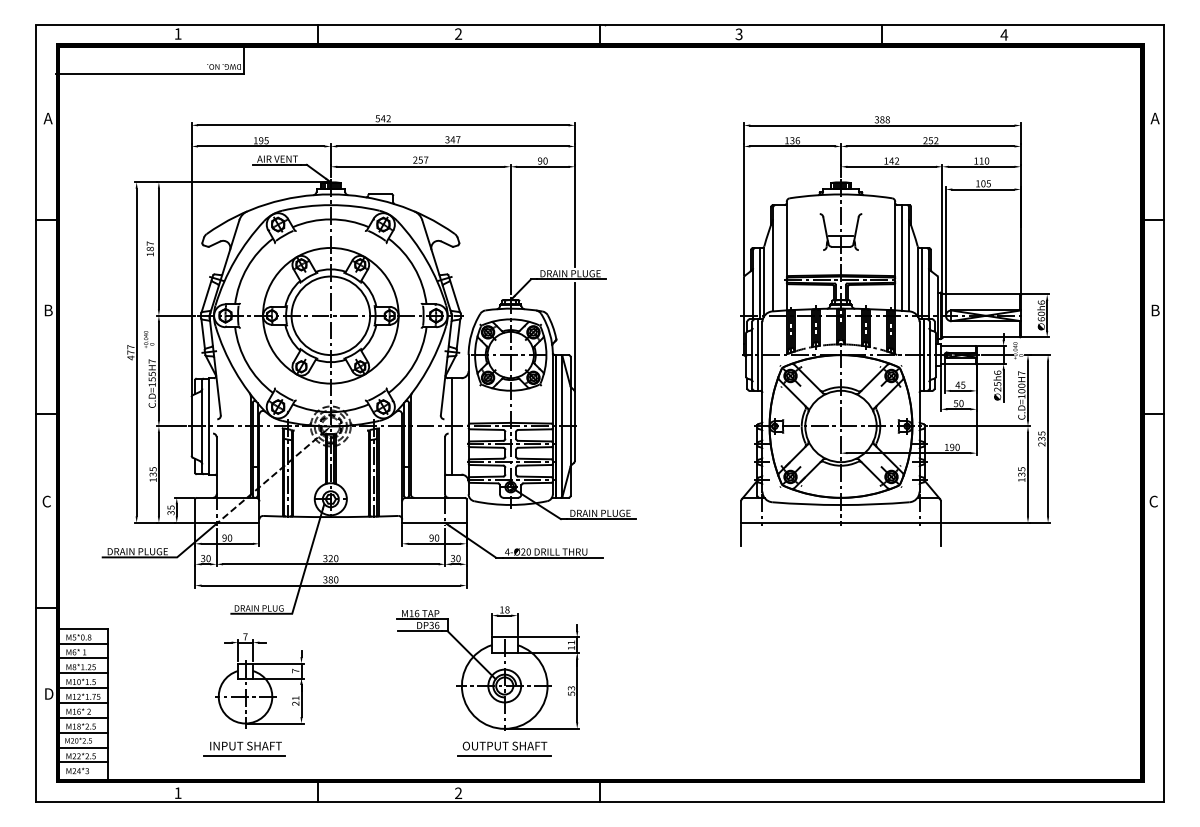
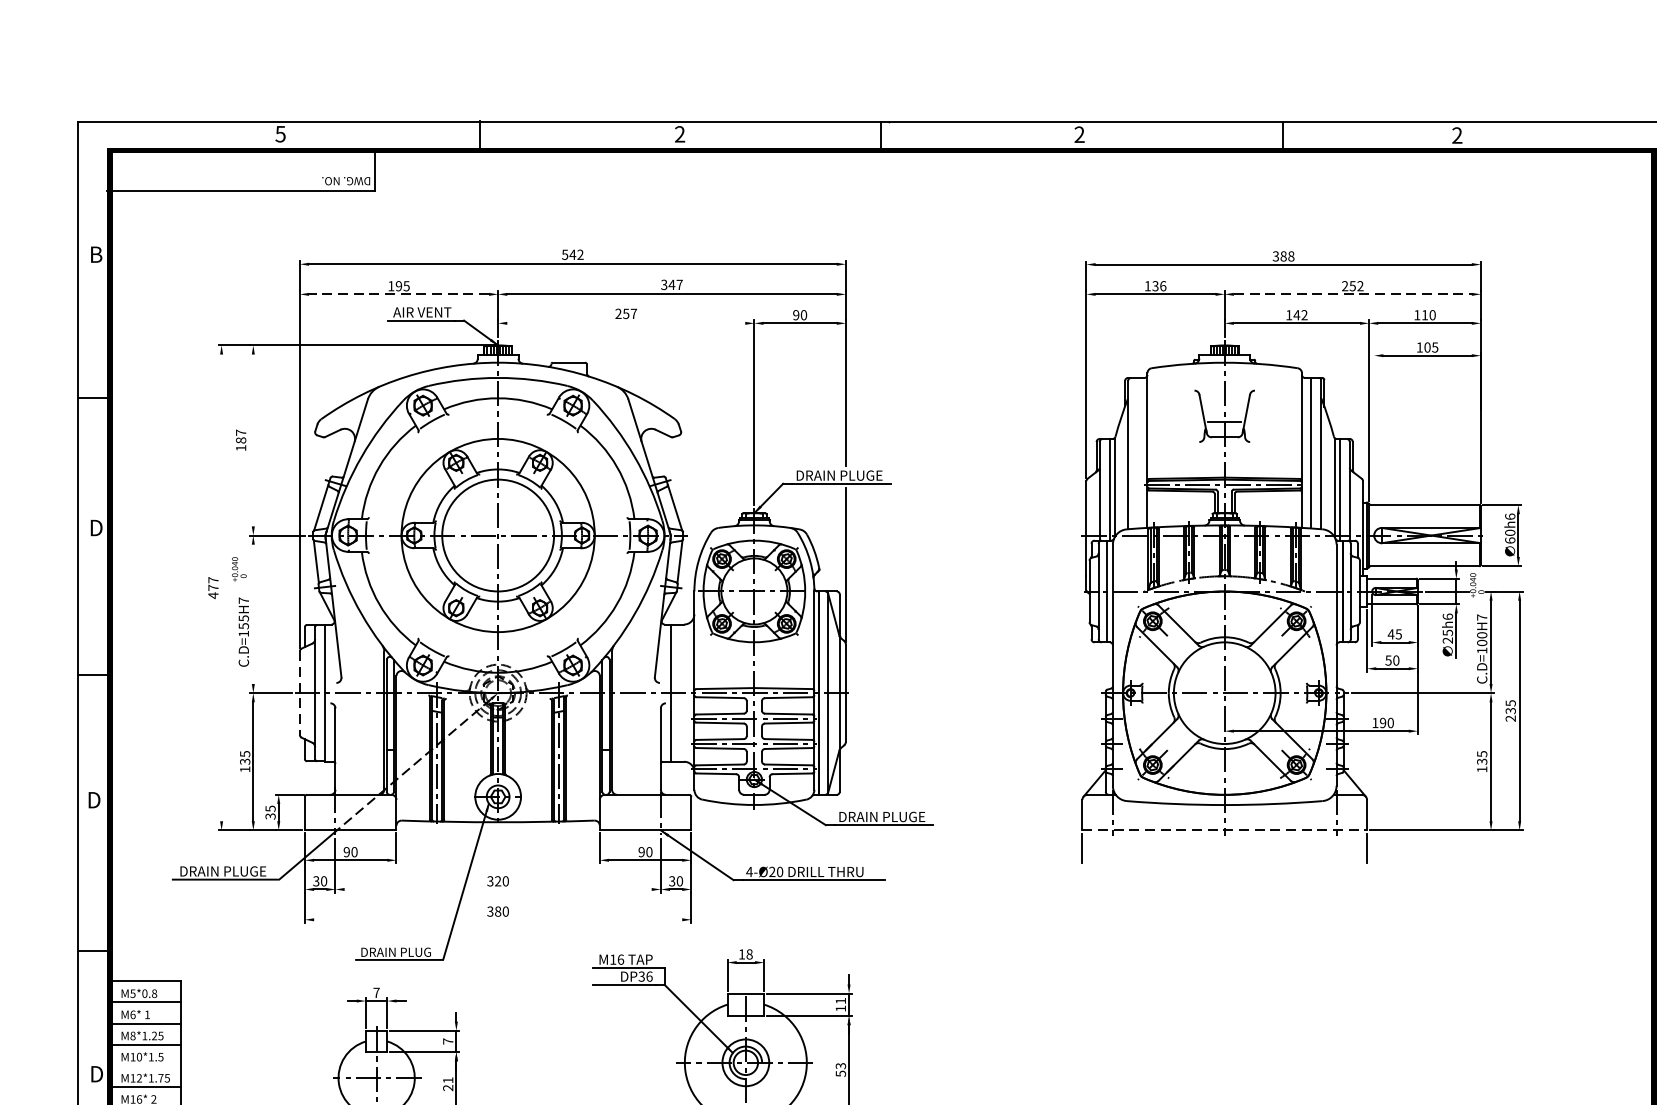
text: (177, 33) -> (279, 133), 1 -> 5
text: (738, 34) -> (1078, 134), 3 -> 2
text: (1004, 34) -> (1457, 134), 4 -> 2
text: (47, 118) -> (94, 254), A -> B
line: (260, 146) -> (397, 294), solid -> dashed
line: (930, 146) -> (1352, 294), solid -> dashed
line: (420, 166) -> (625, 322), removed
line: (158, 248) -> (252, 439), removed
line: (945, 250) -> (1373, 442), removed
text: (49, 310) -> (97, 528), B -> D
line: (136, 352) -> (221, 587), removed
line: (158, 371) -> (252, 614), removed
line: (191, 426) -> (299, 693), solid -> dashed
text: (46, 501) -> (93, 800), C -> D
line: (841, 522) -> (1225, 829), solid -> dashed
line: (330, 564) -> (497, 889), removed
line: (330, 585) -> (497, 919), removed
line: (82, 688) -> (144, 1066), removed

